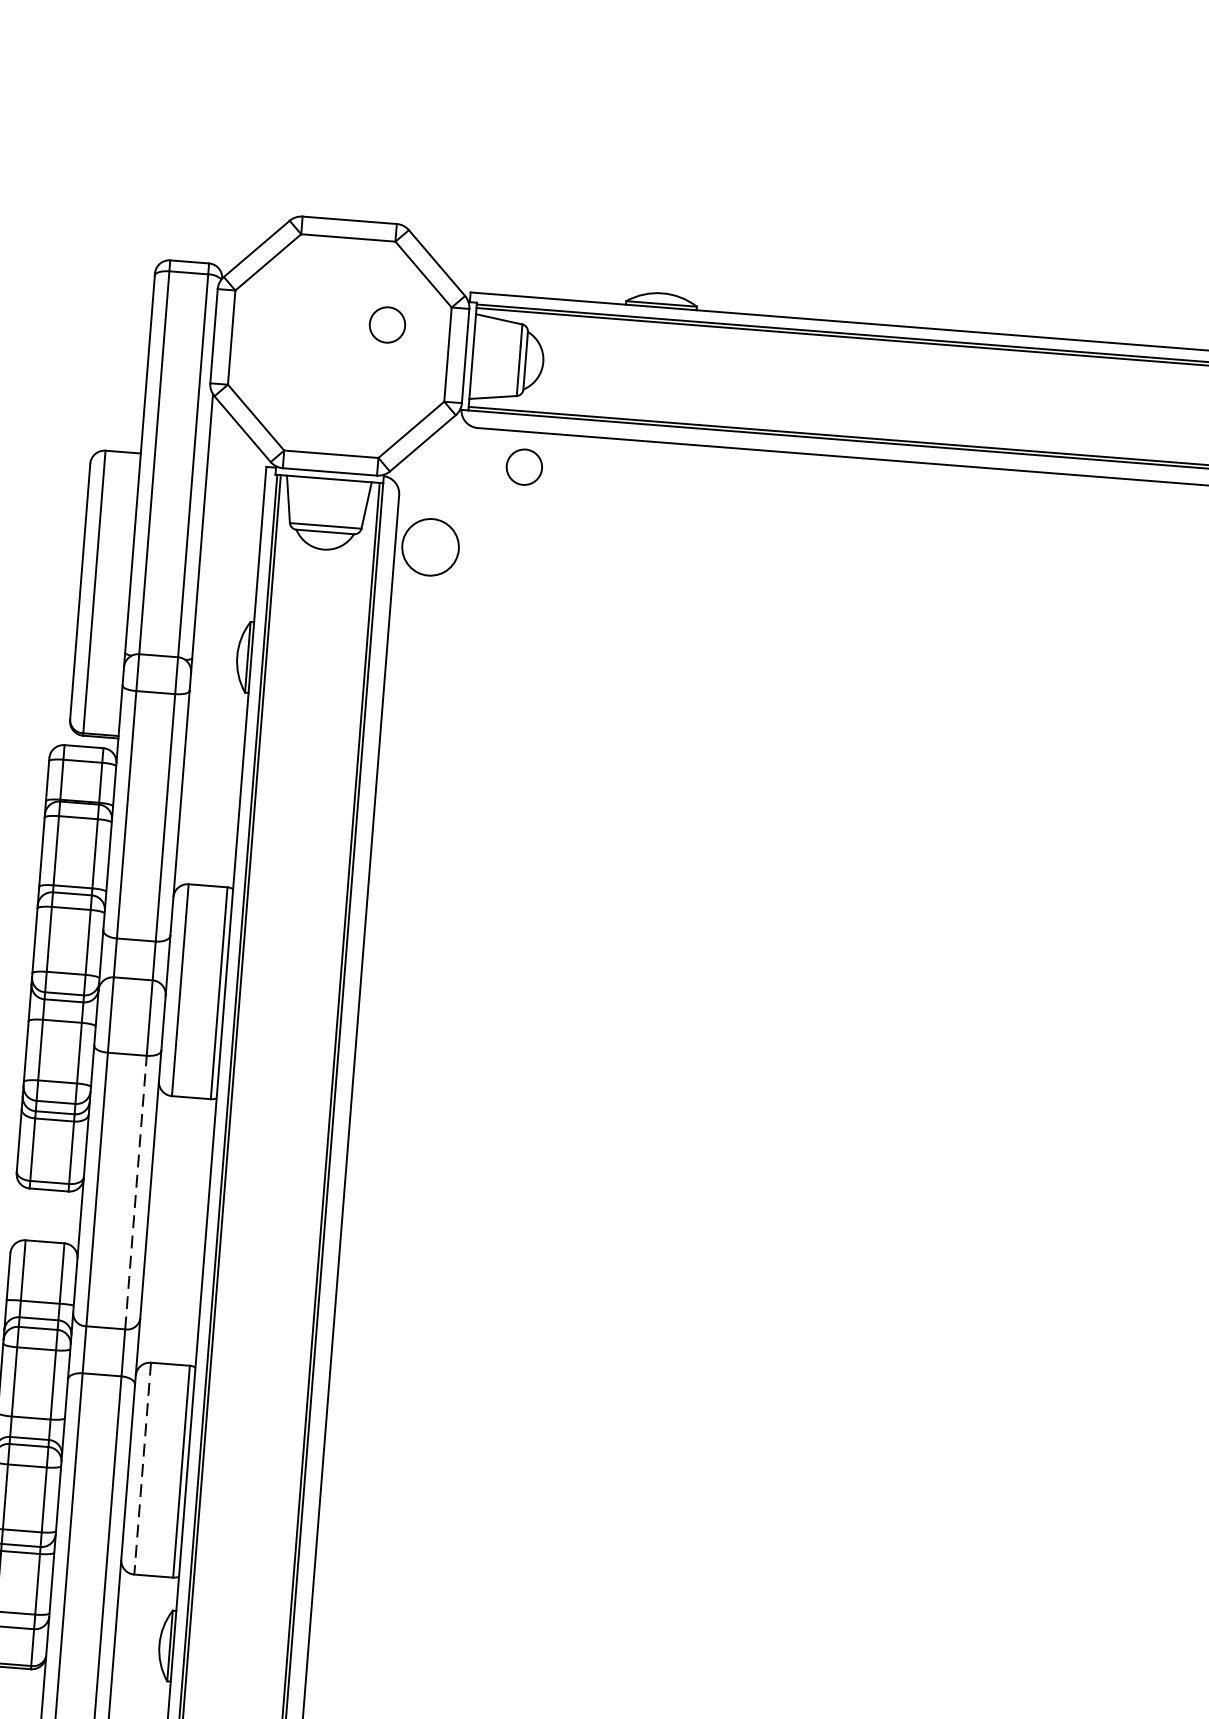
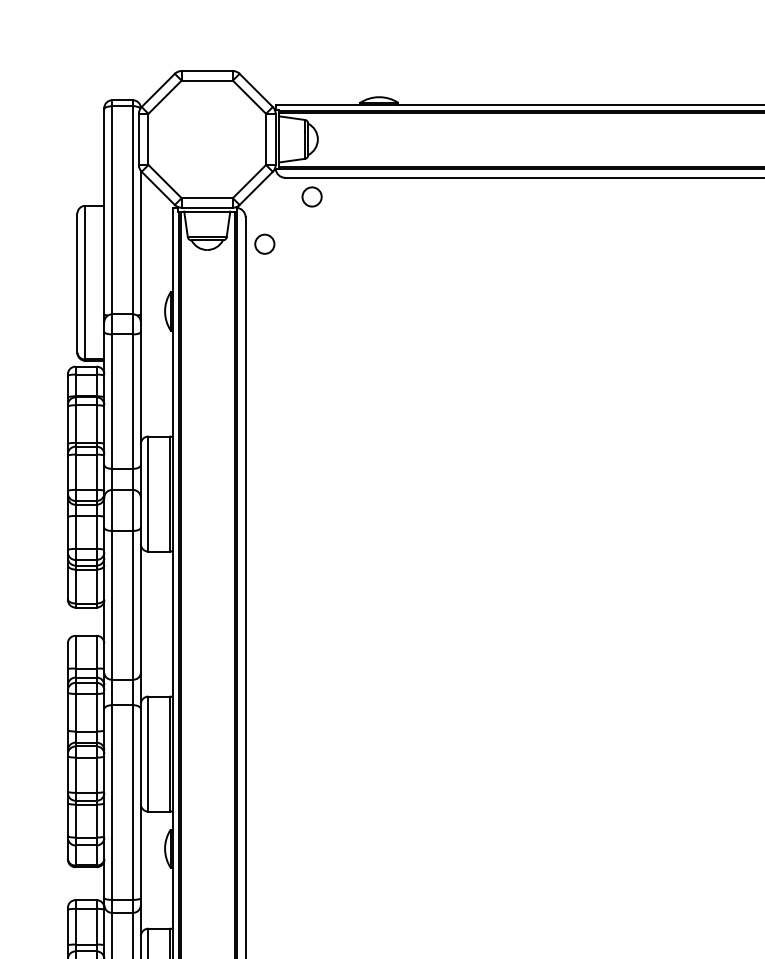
circle: (386, 324) -> (231, 125), removed
circle: (430, 545) -> (264, 243), size x0.62
line: (136, 1191) -> (133, 604), dashed -> solid
line: (142, 1469) -> (148, 754), dashed -> solid

